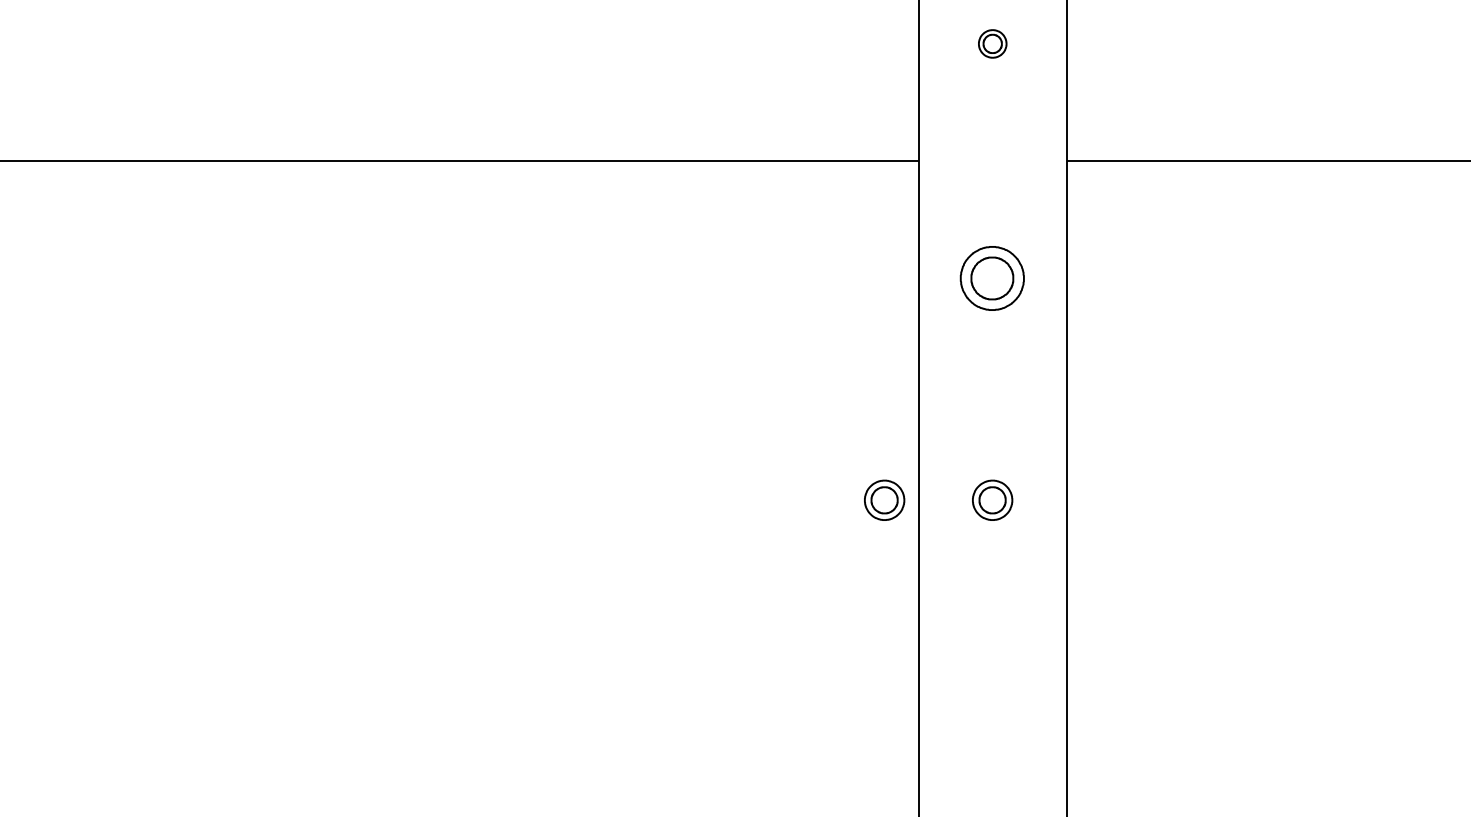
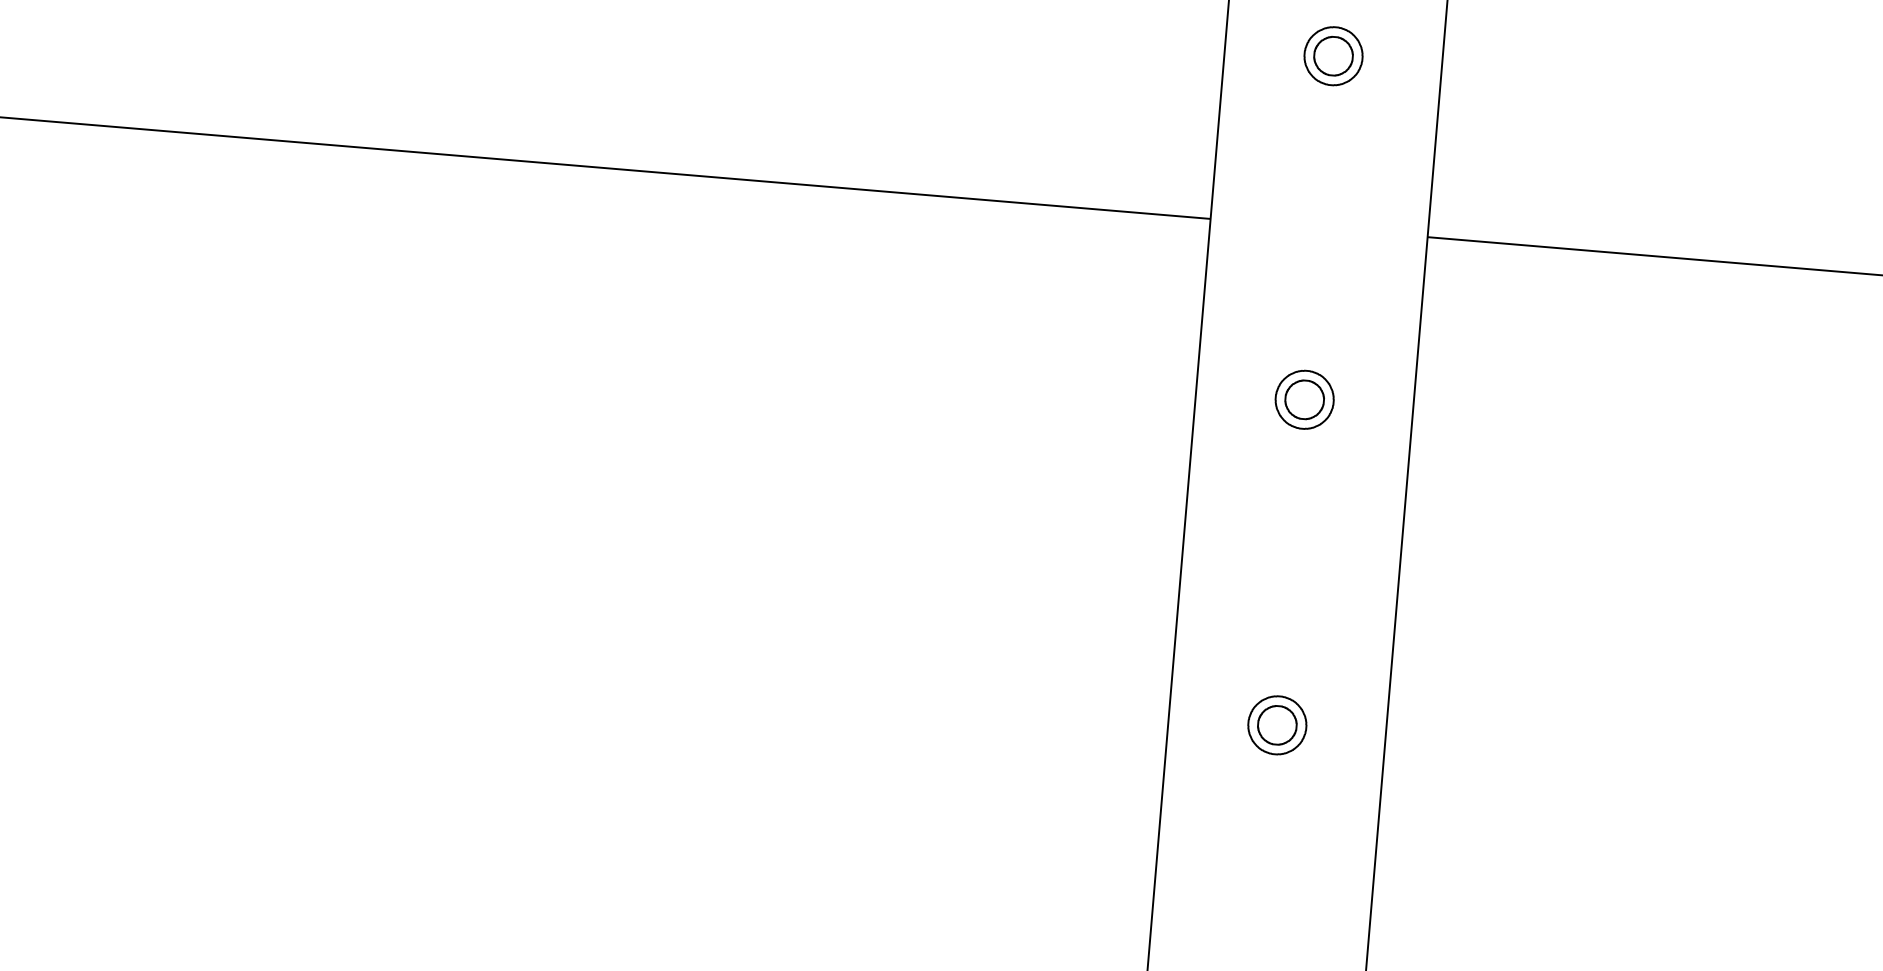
part: (992, 43) -> (1333, 55), size x1.43
part: (992, 277) -> (1304, 398), size x0.62
part: (884, 499) -> (1118, 710), removed

